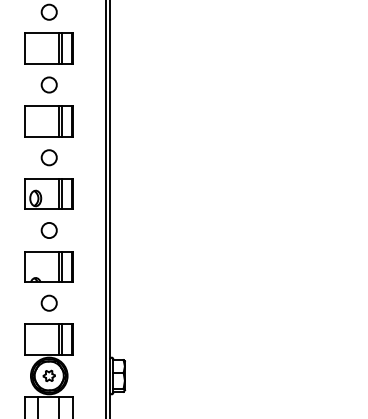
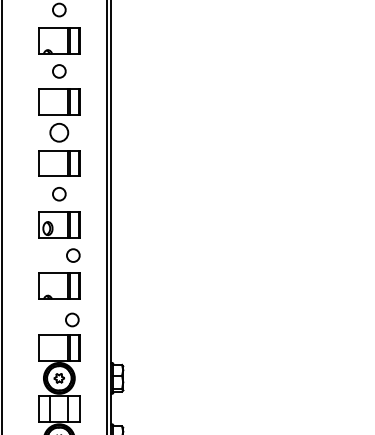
circle: (49, 84) -> (59, 132), size x1.4
circle: (49, 230) -> (73, 255), moved
circle: (49, 302) -> (72, 319), moved

